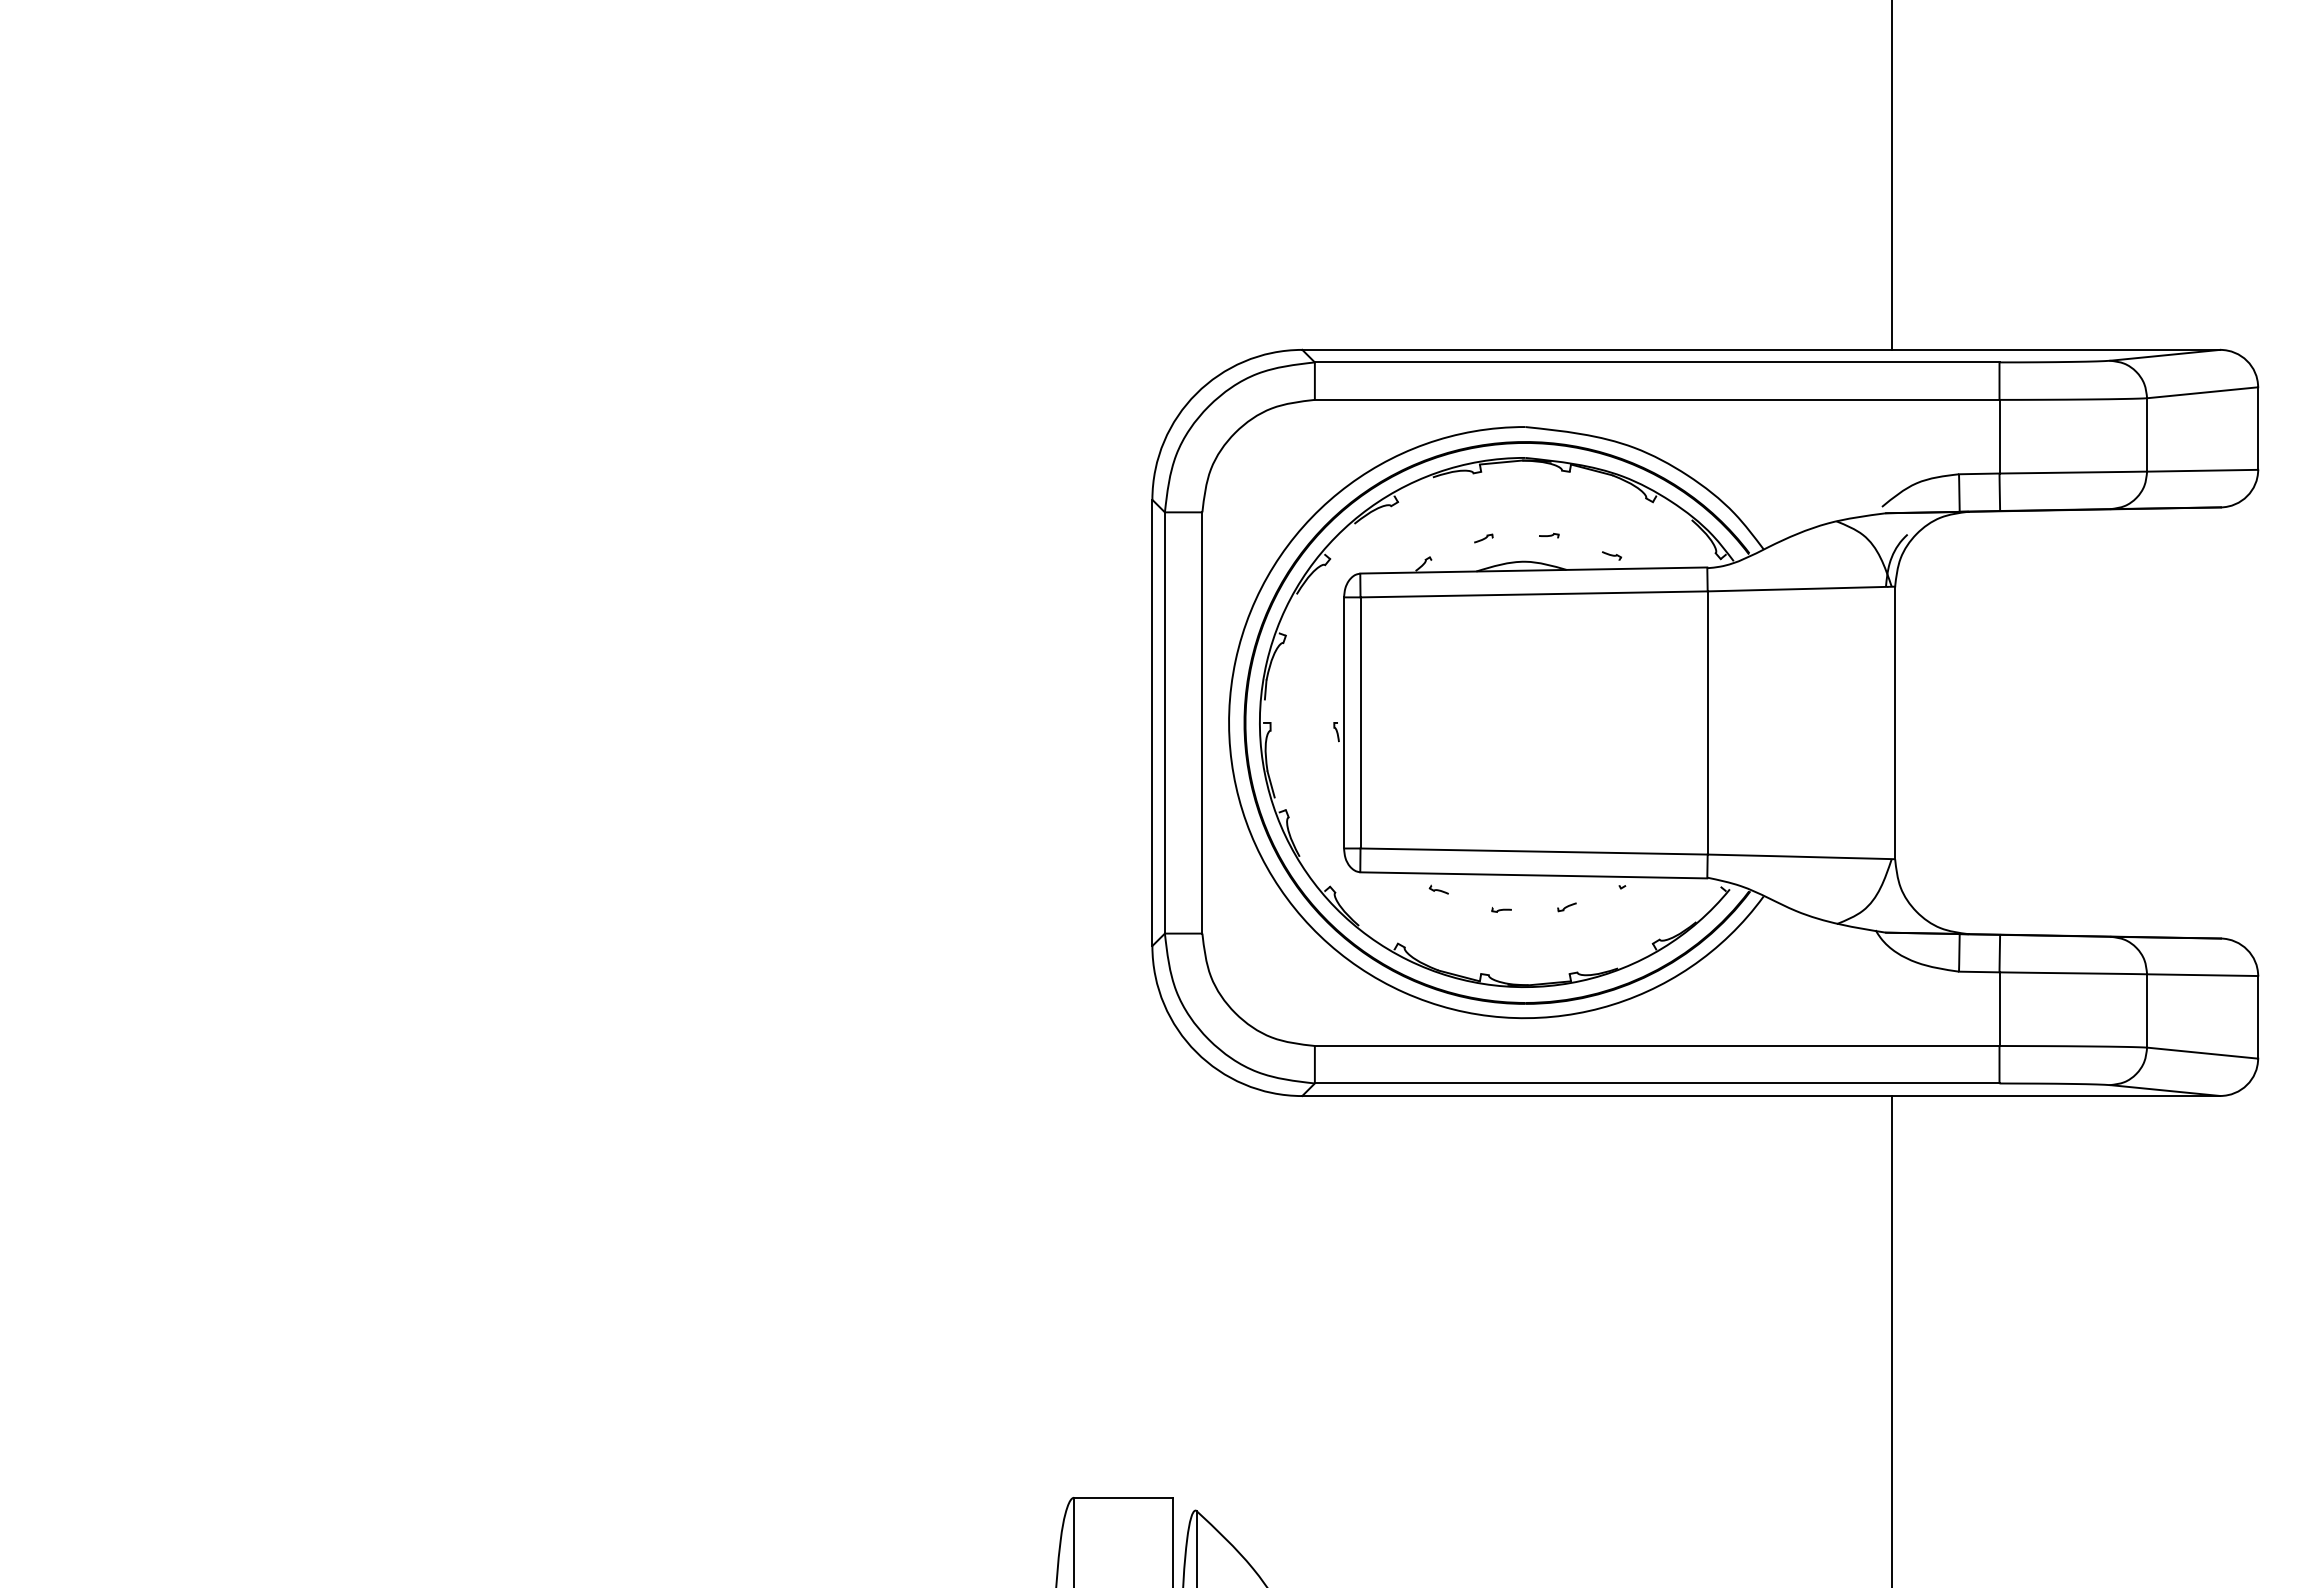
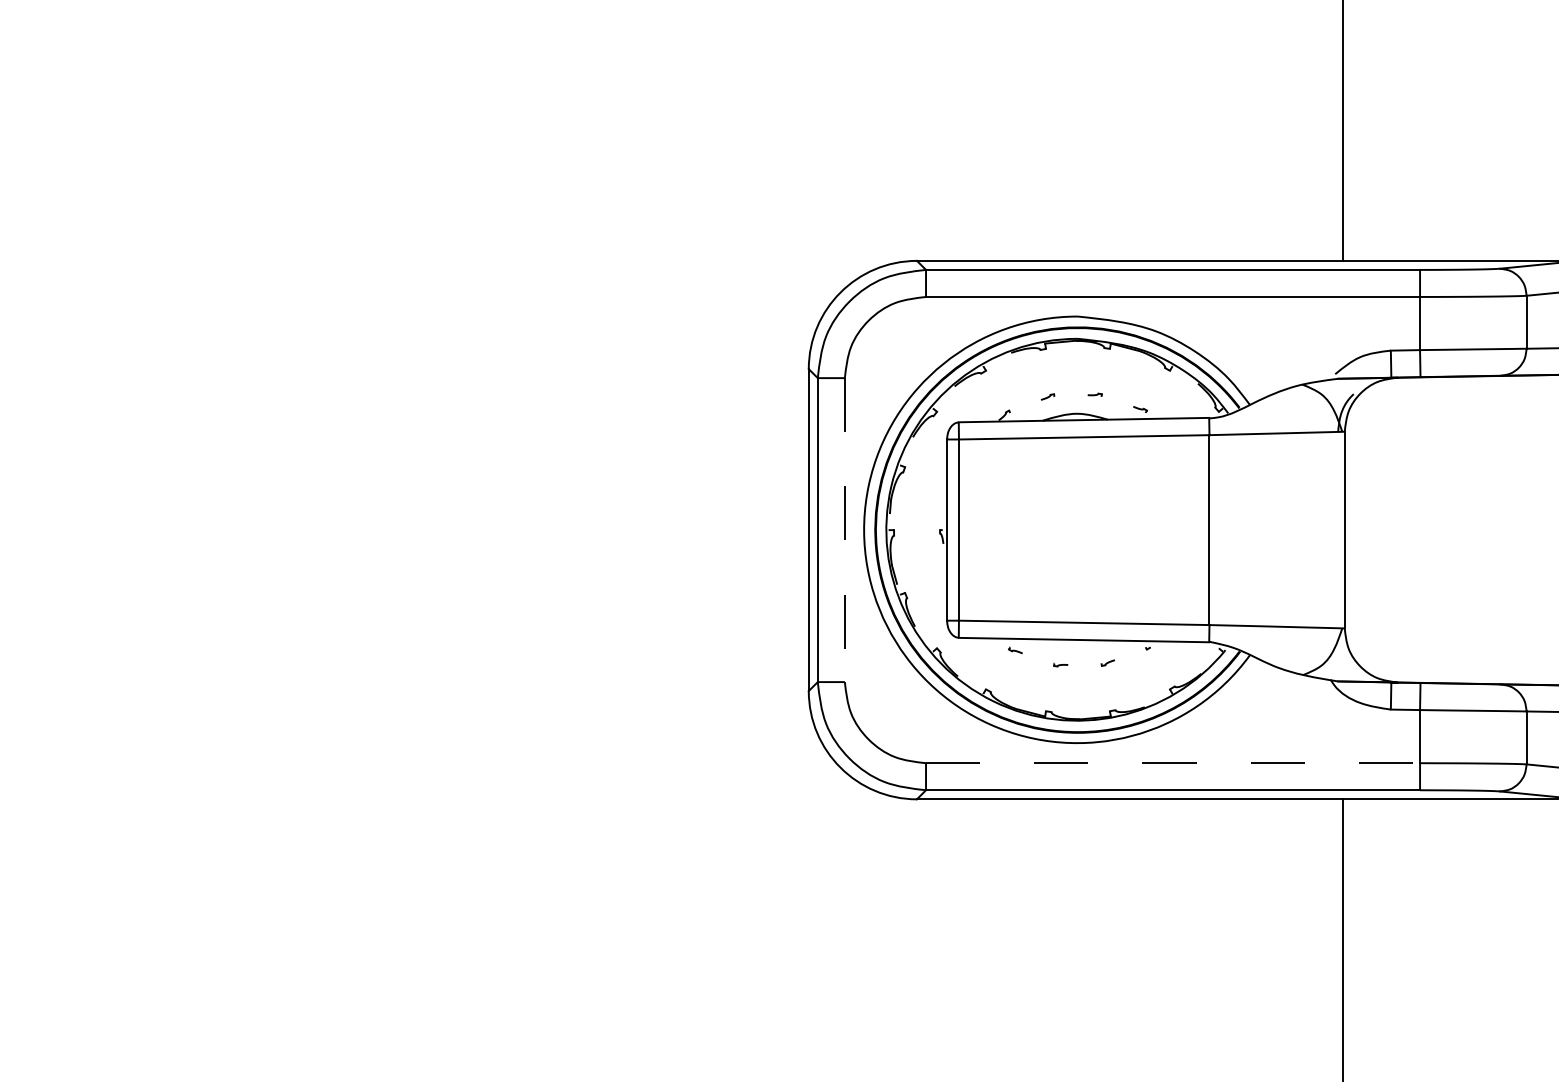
line: (1202, 722) -> (844, 529), solid -> dashed
line: (1657, 1045) -> (1173, 762), solid -> dashed

